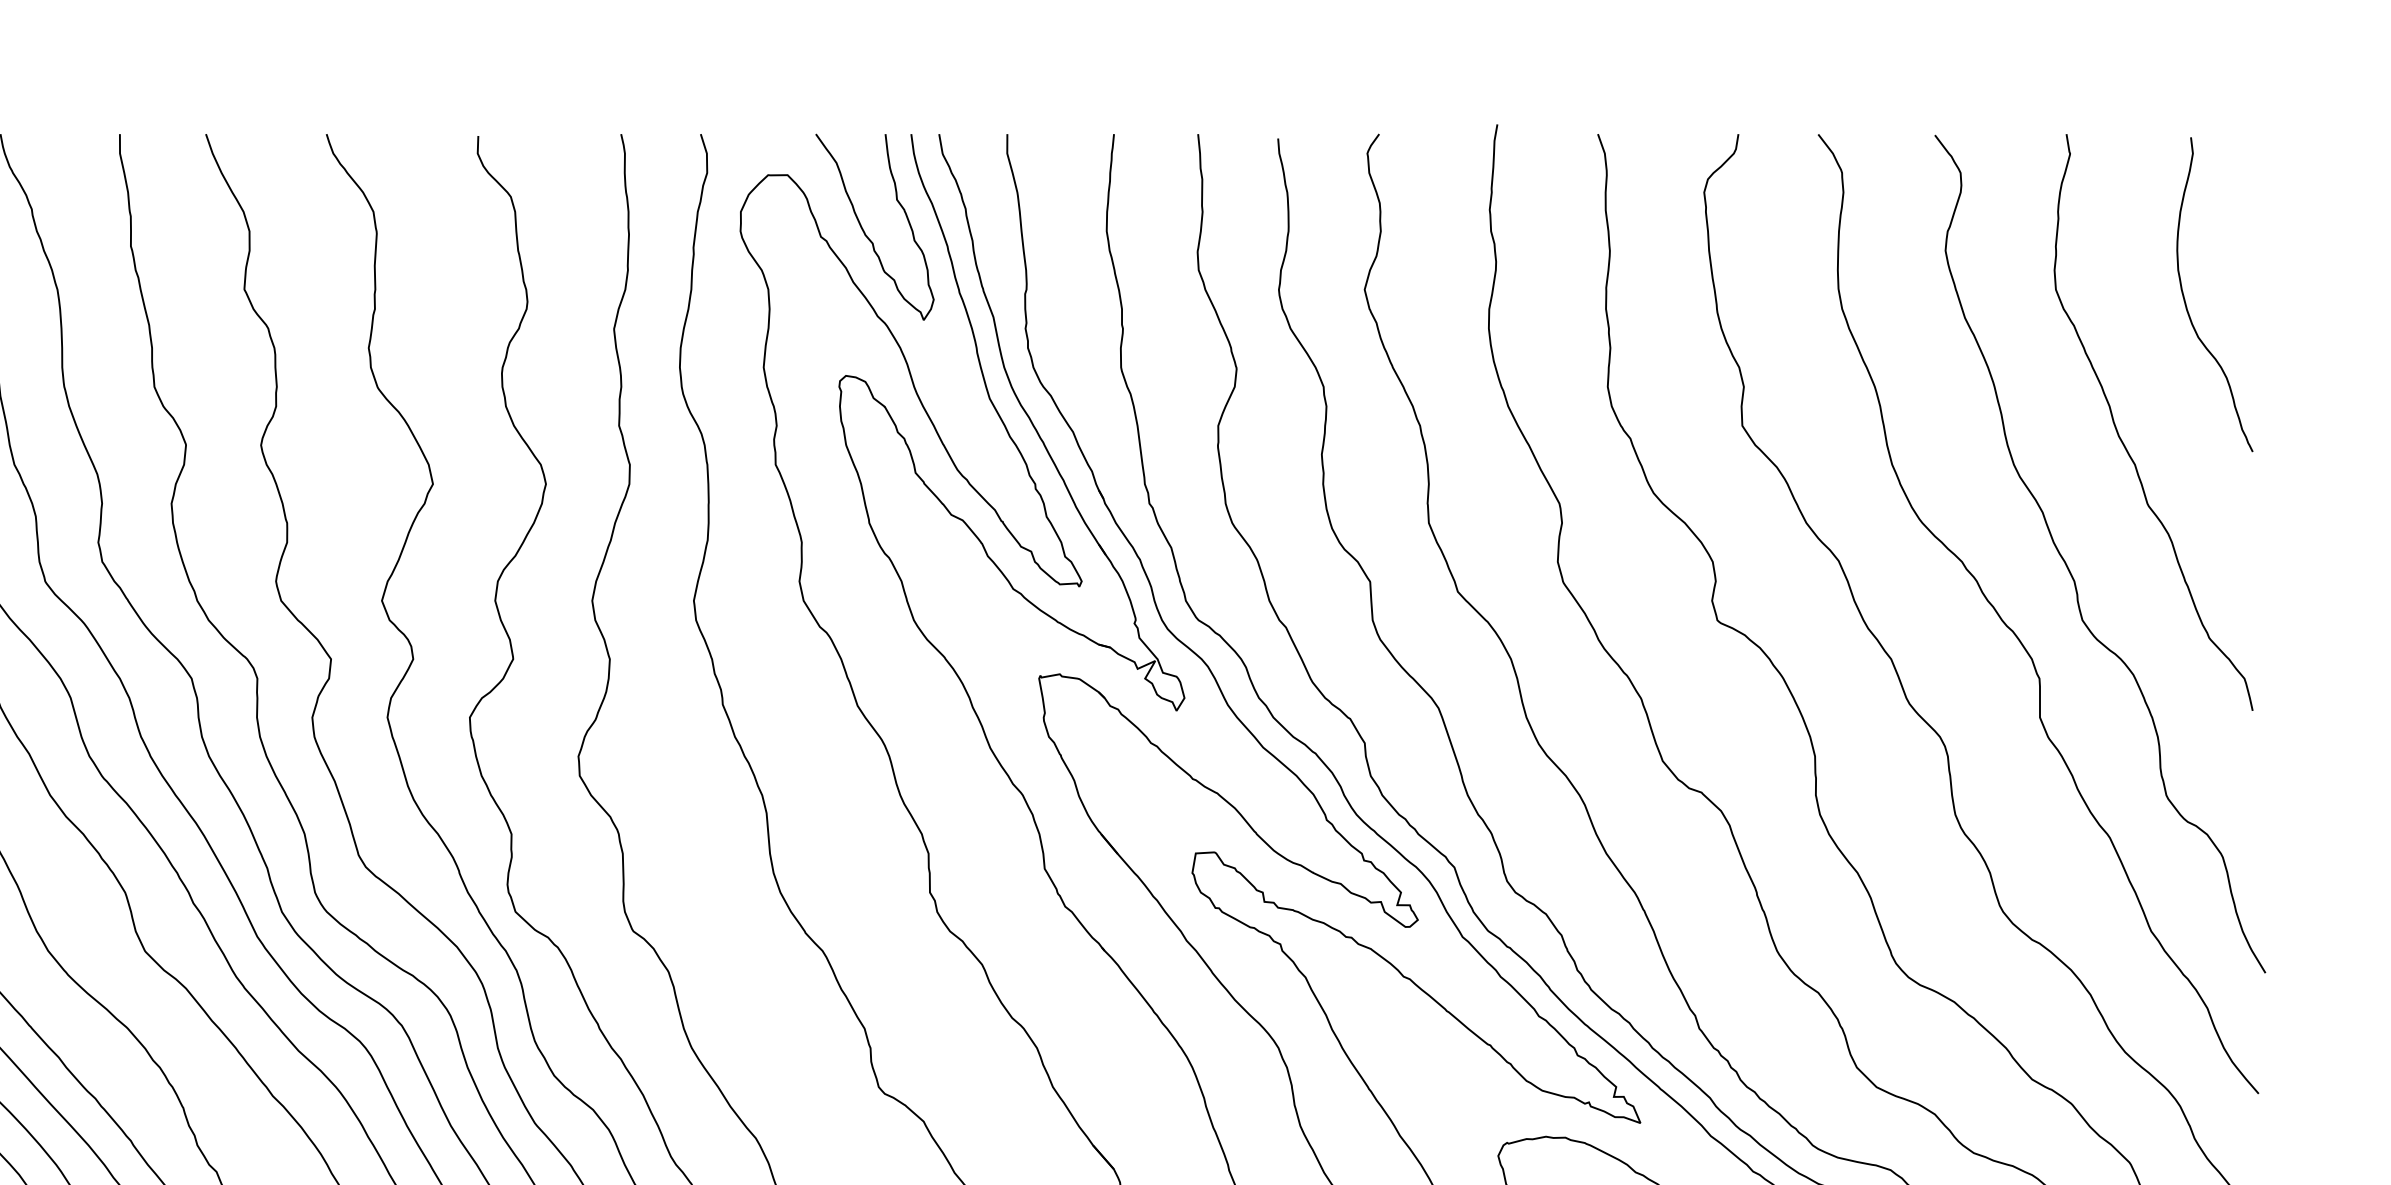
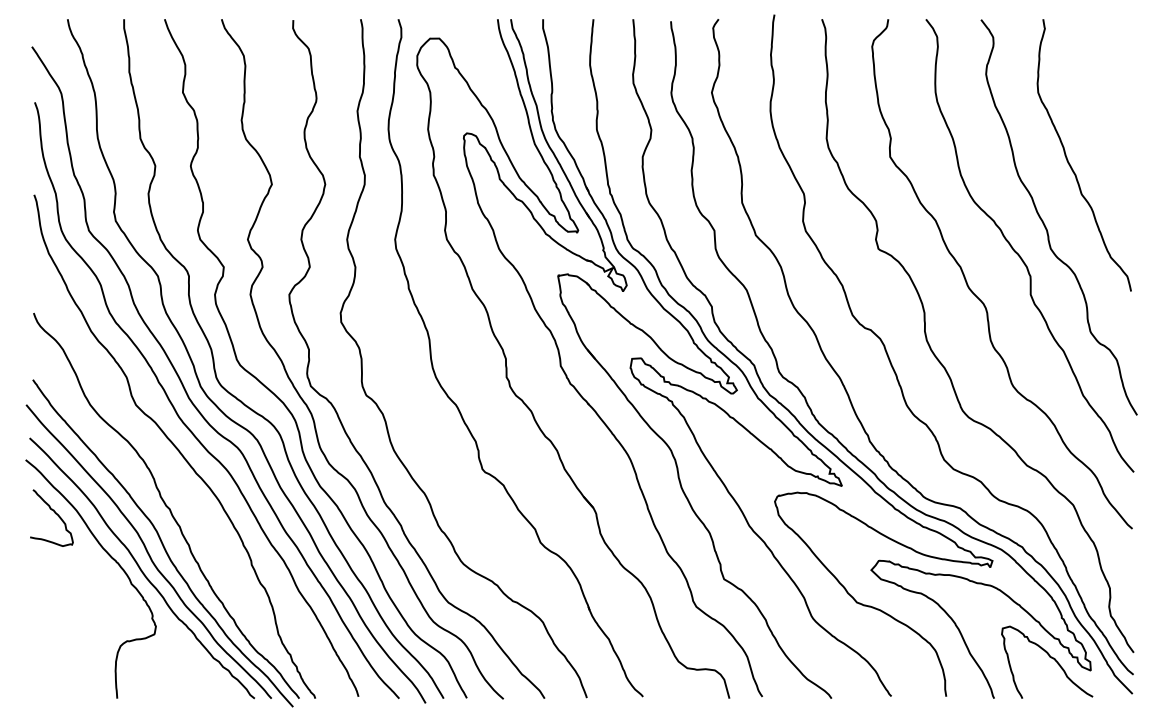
curve: (866, 232) -> (476, 65), removed
curve: (2187, 302) -> (1100, 98), removed

